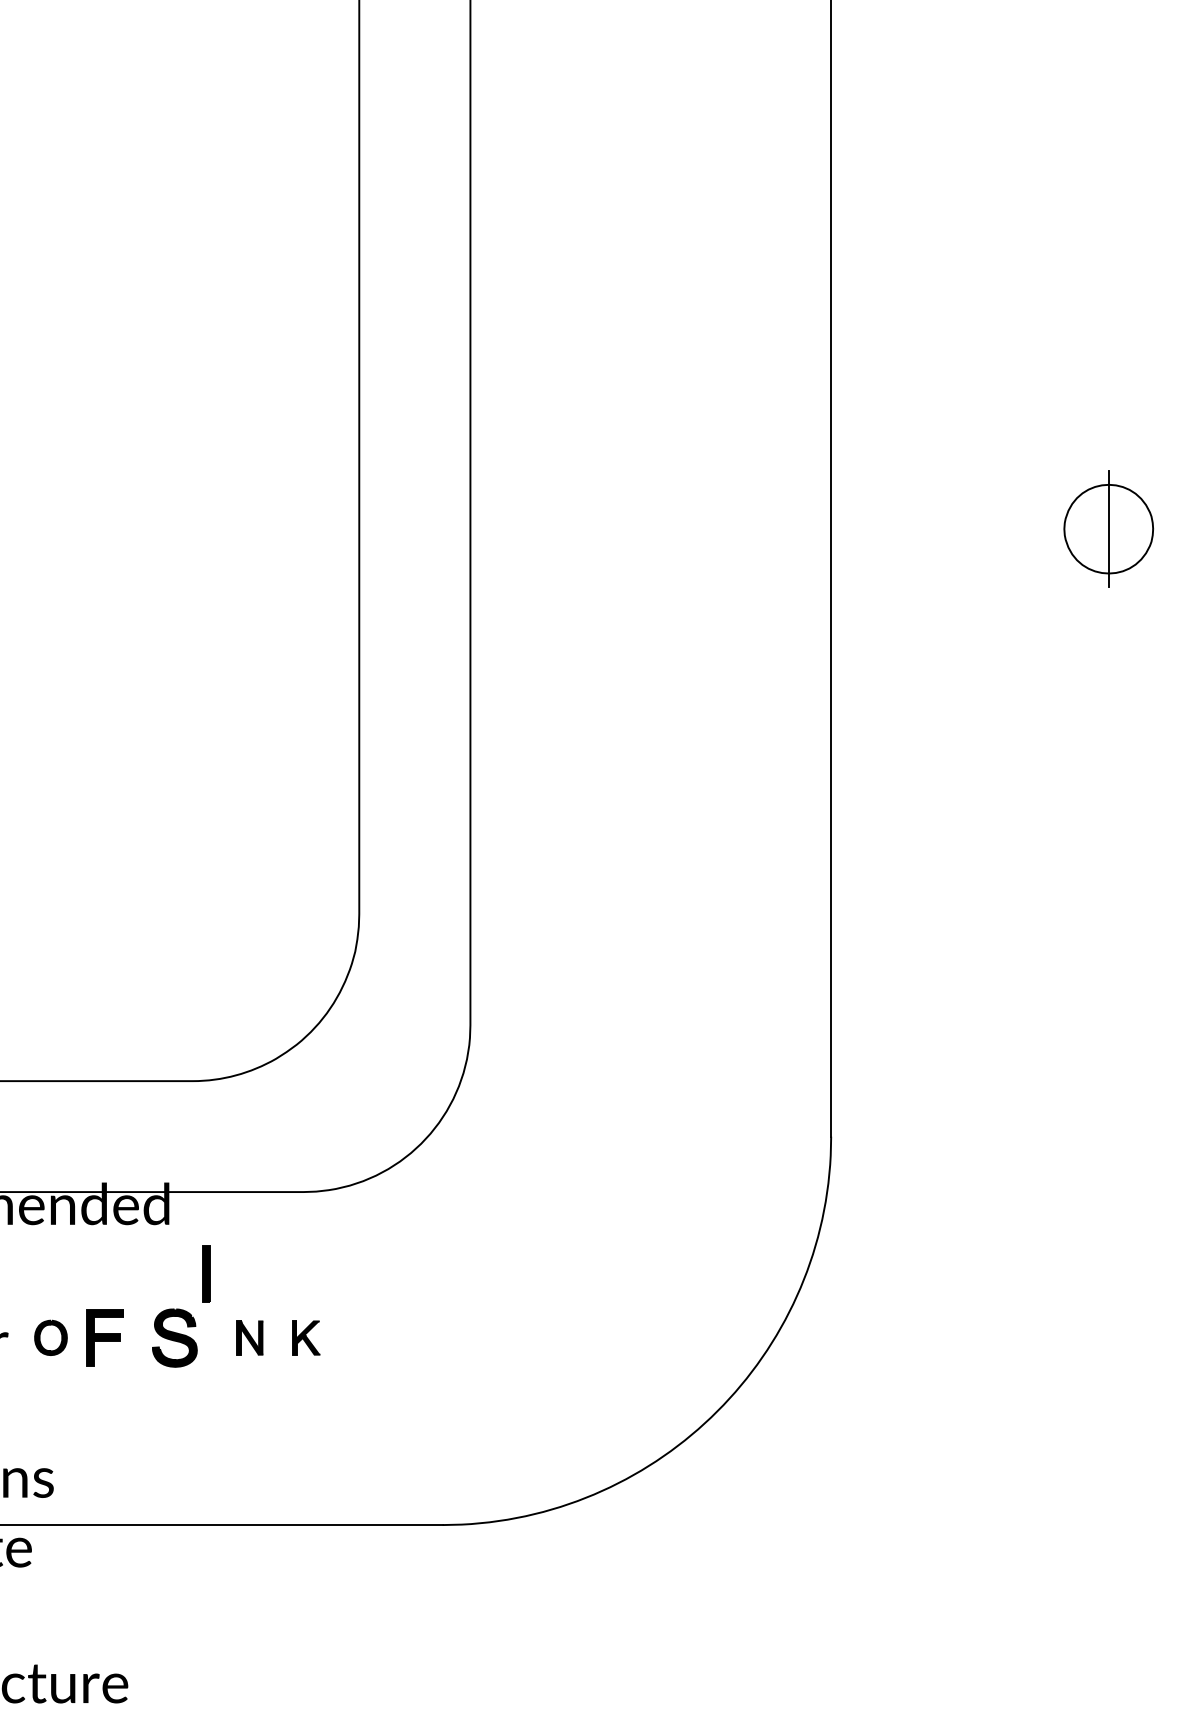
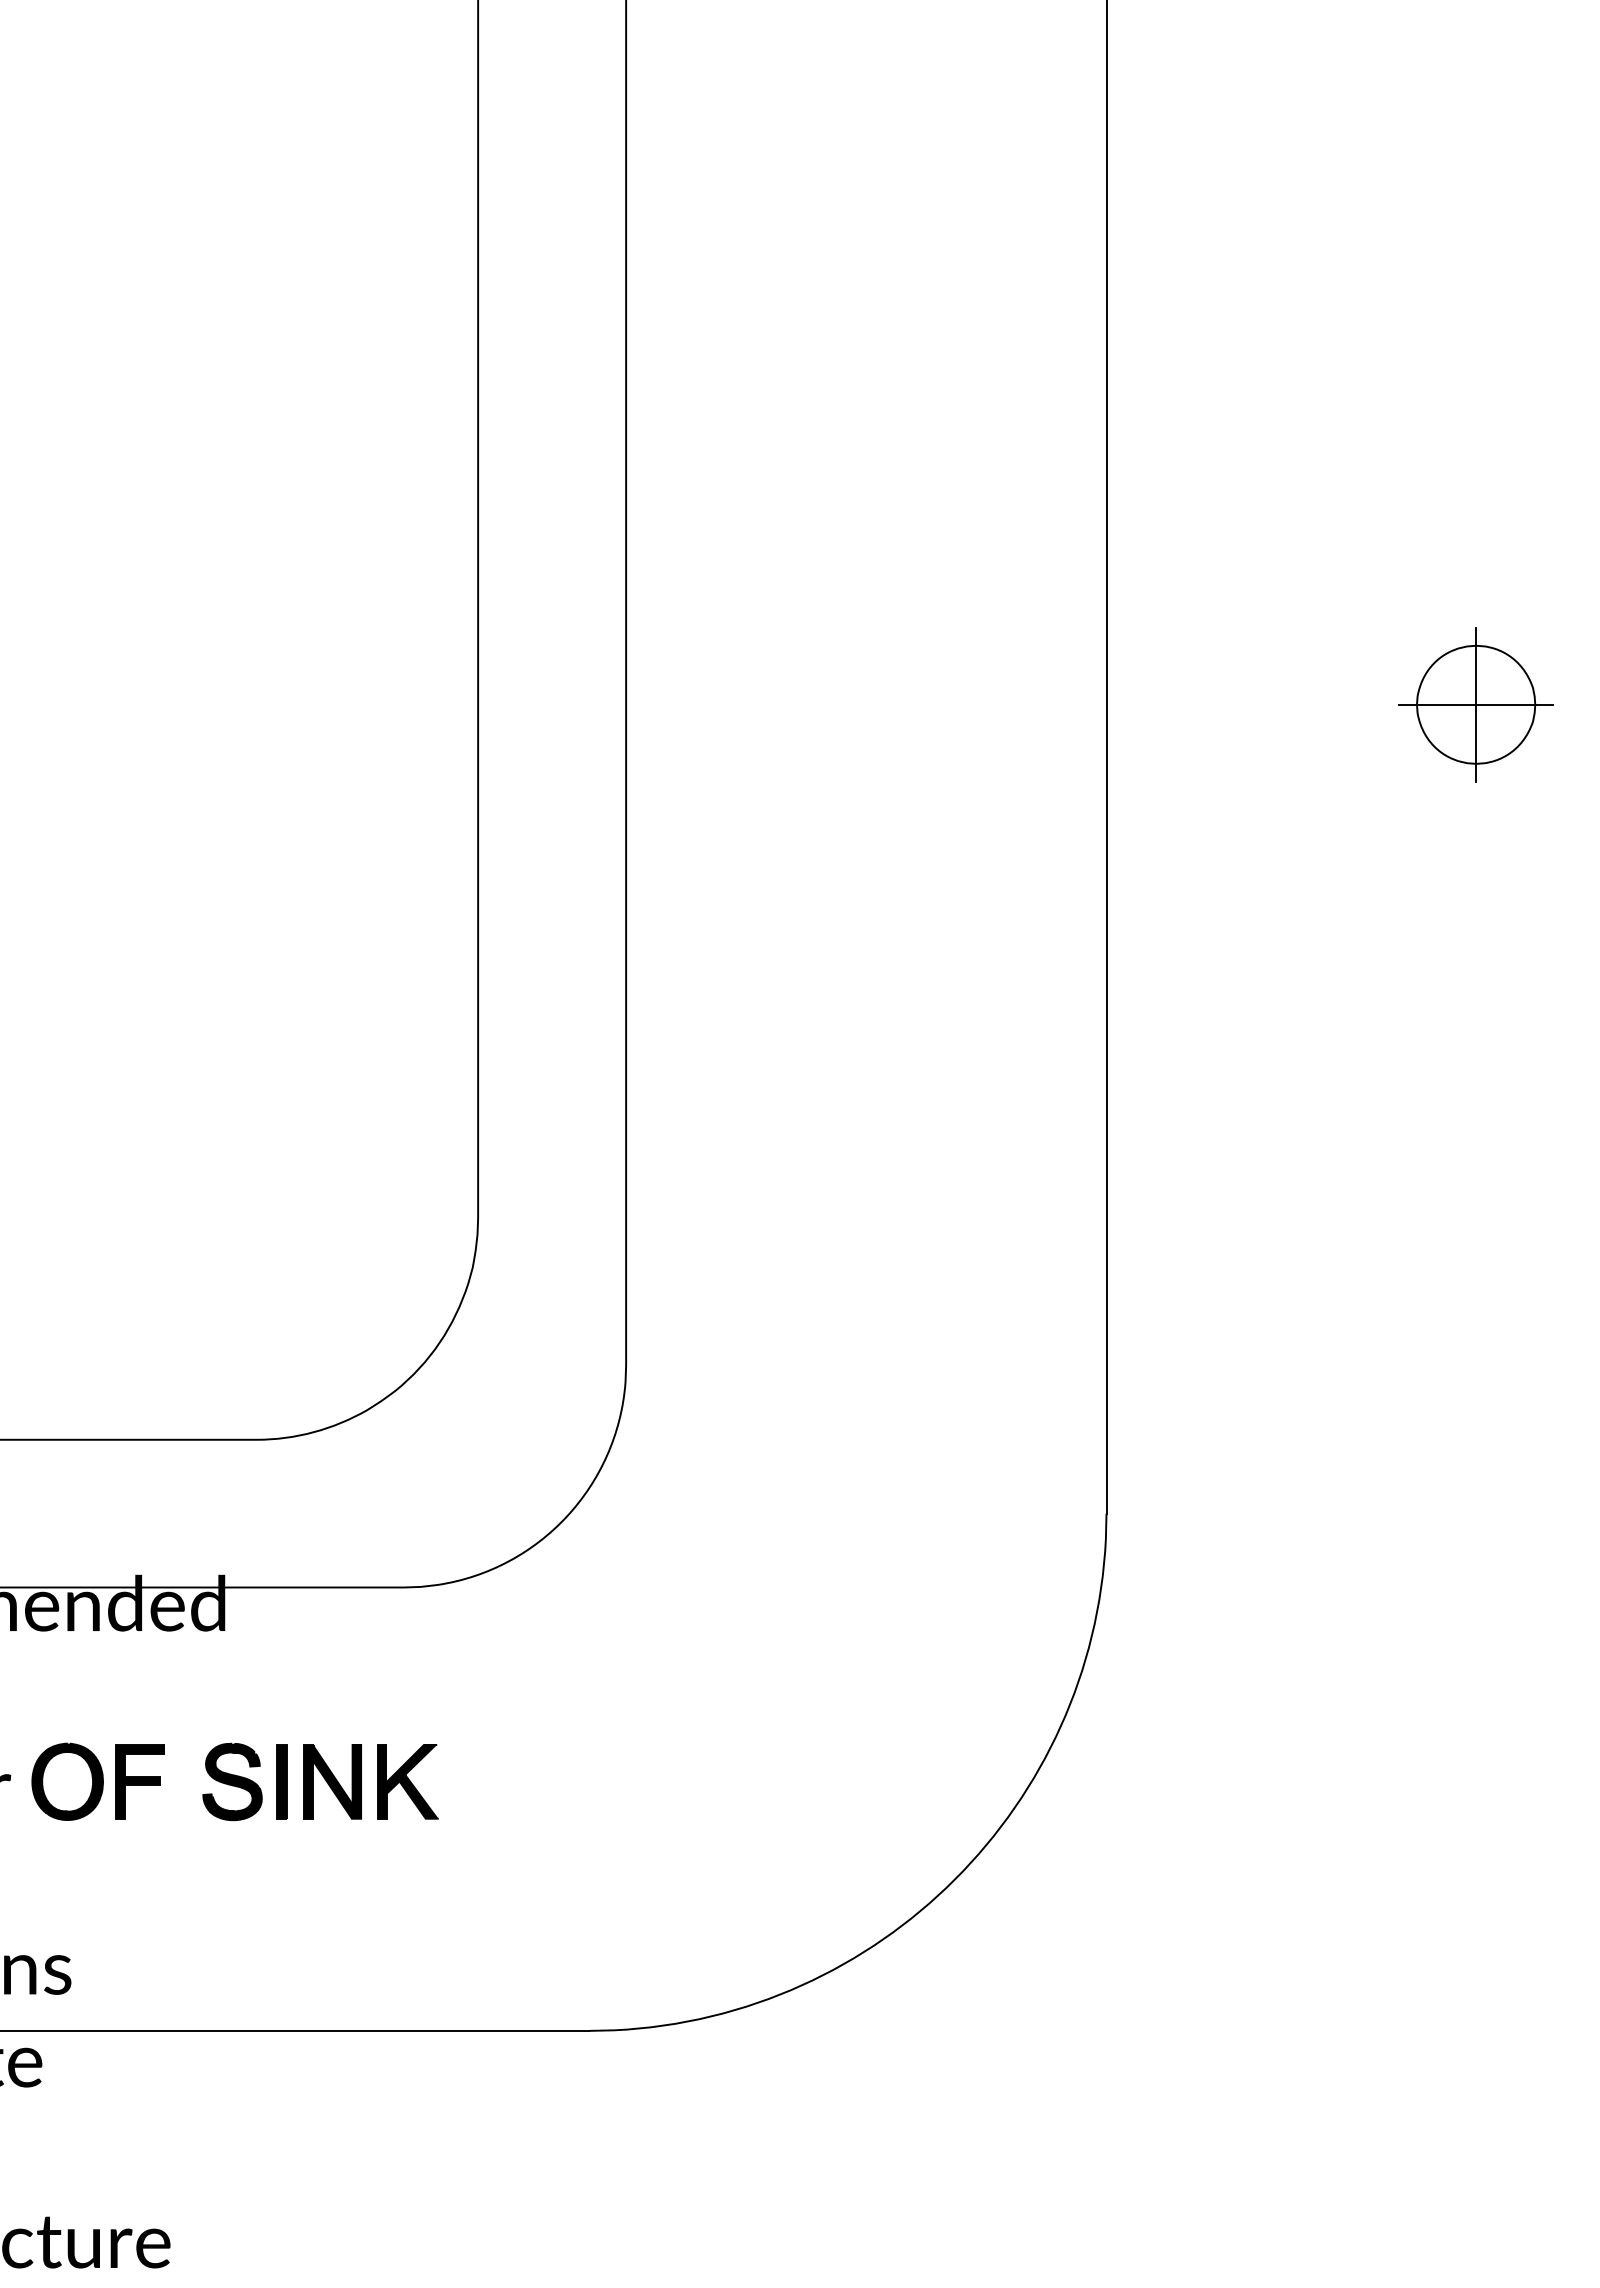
line: (1109, 528) -> (1476, 704), added
part: (206, 1273) -> (281, 1781), moved
part: (50, 1337) -> (67, 1781), size x1.67
part: (249, 1337) -> (332, 1781), size x1.67
part: (306, 1337) -> (407, 1781), size x1.67

